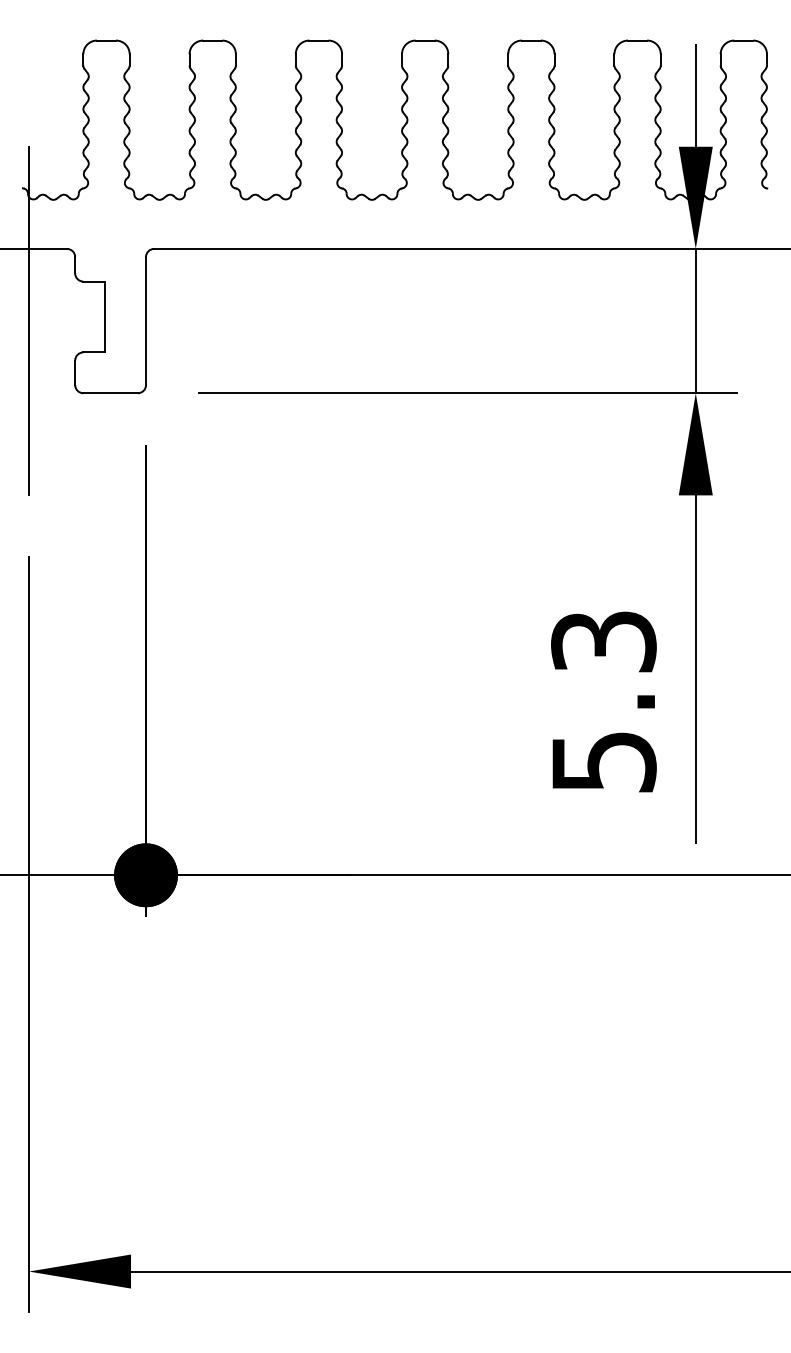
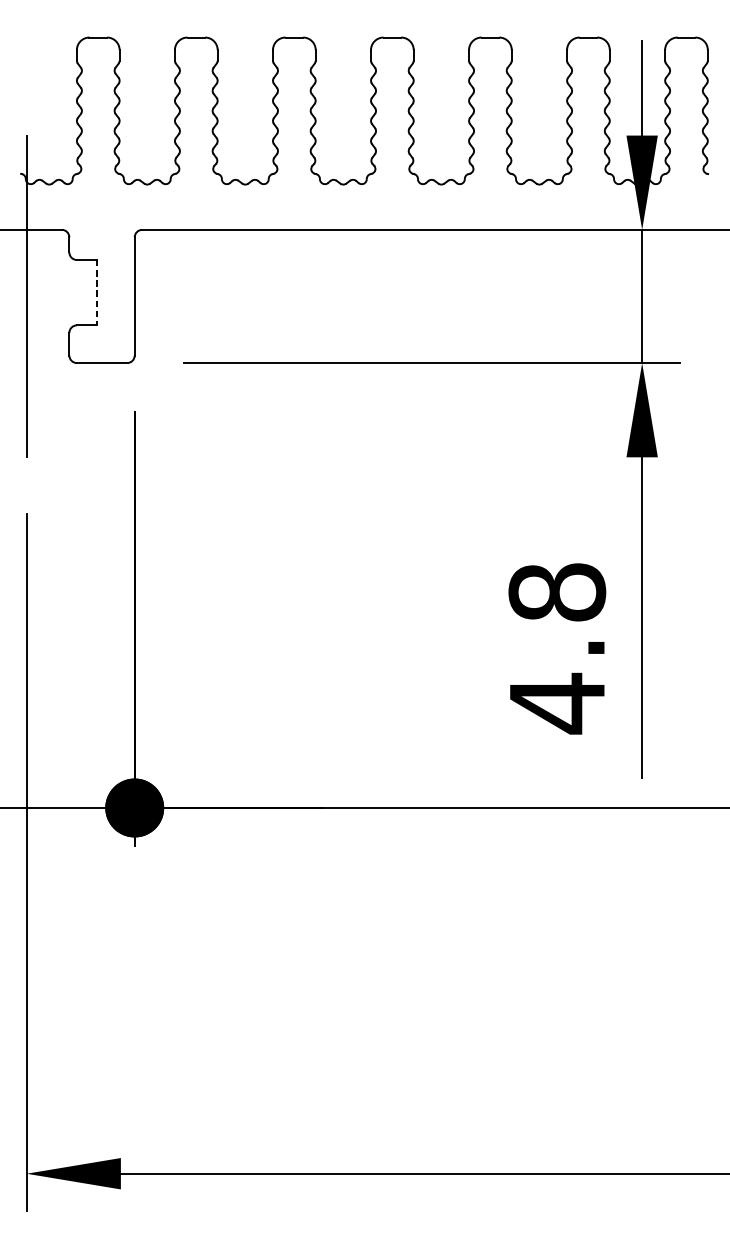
line: (105, 317) -> (97, 293), solid -> dashed
text: (603, 702) -> (556, 648), 5.3 -> 4.8

